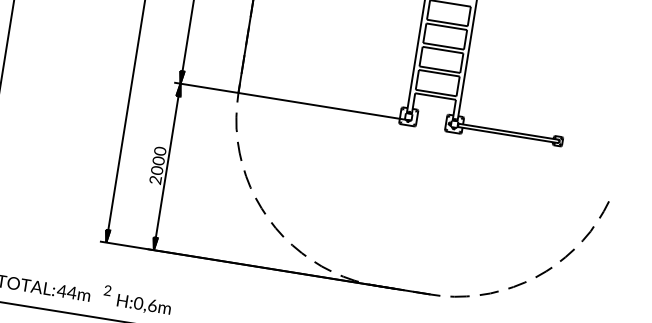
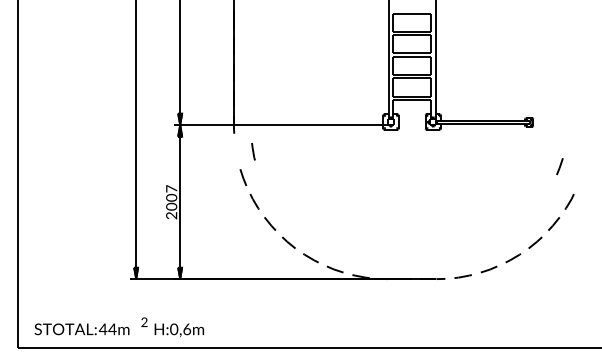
line: (236, 122) -> (253, 151), moved
text: (160, 150) -> (171, 188), 2000 -> 2007
line: (603, 209) -> (559, 166), moved

